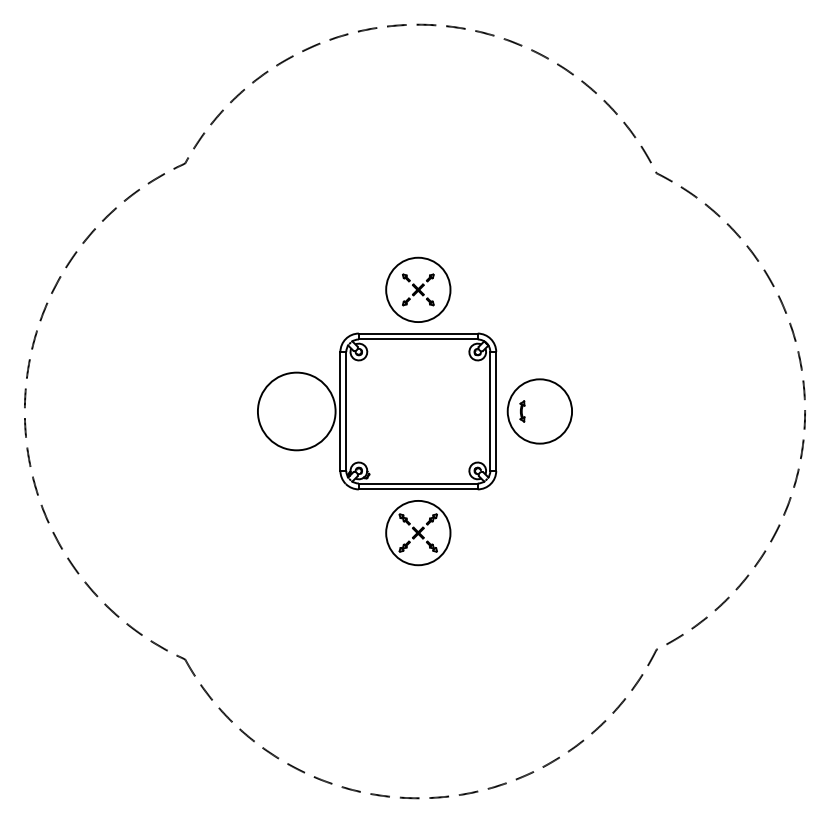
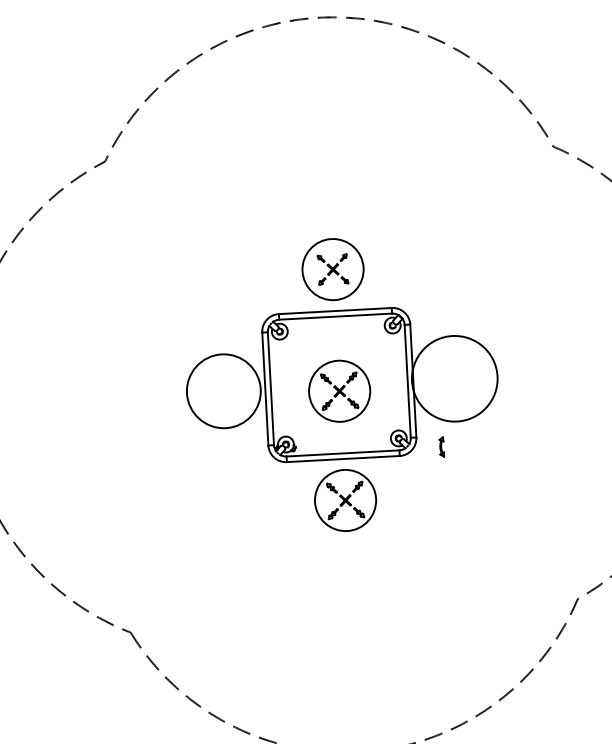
part: (522, 411) -> (441, 447), moved
circle: (539, 411) -> (454, 378), size x1.4
part: (418, 418) -> (339, 391), added

